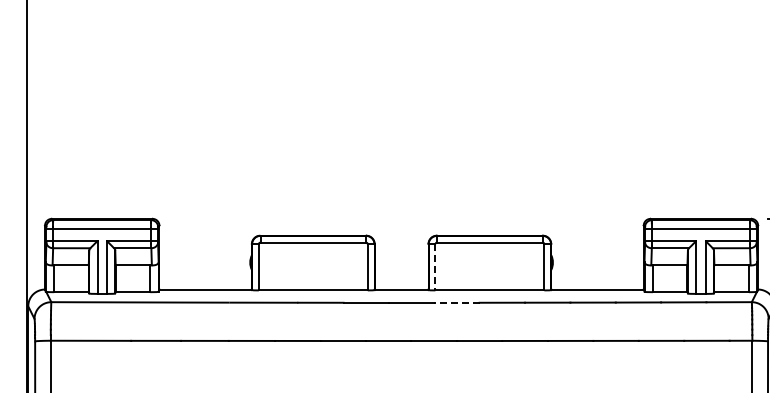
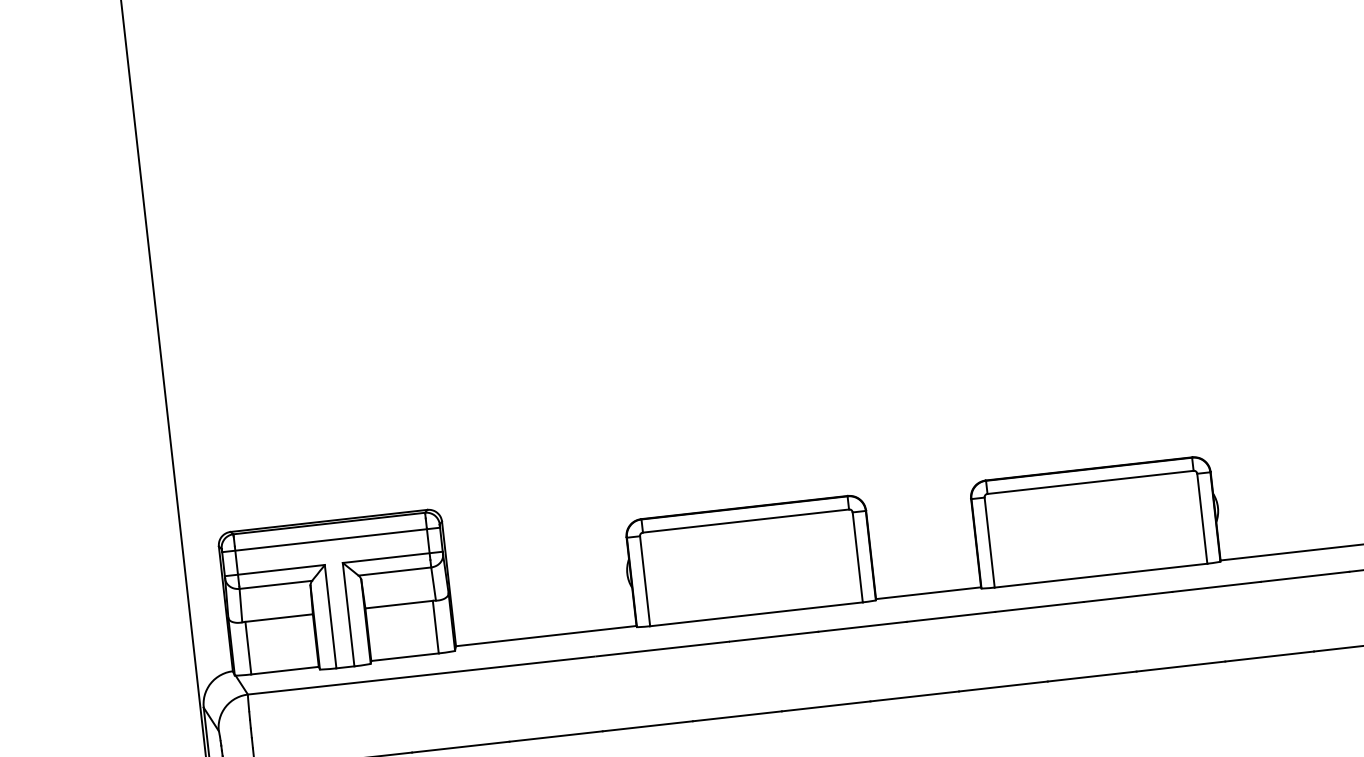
line: (435, 267) -> (989, 542), dashed -> solid
line: (456, 302) -> (1038, 606), dashed -> solid

